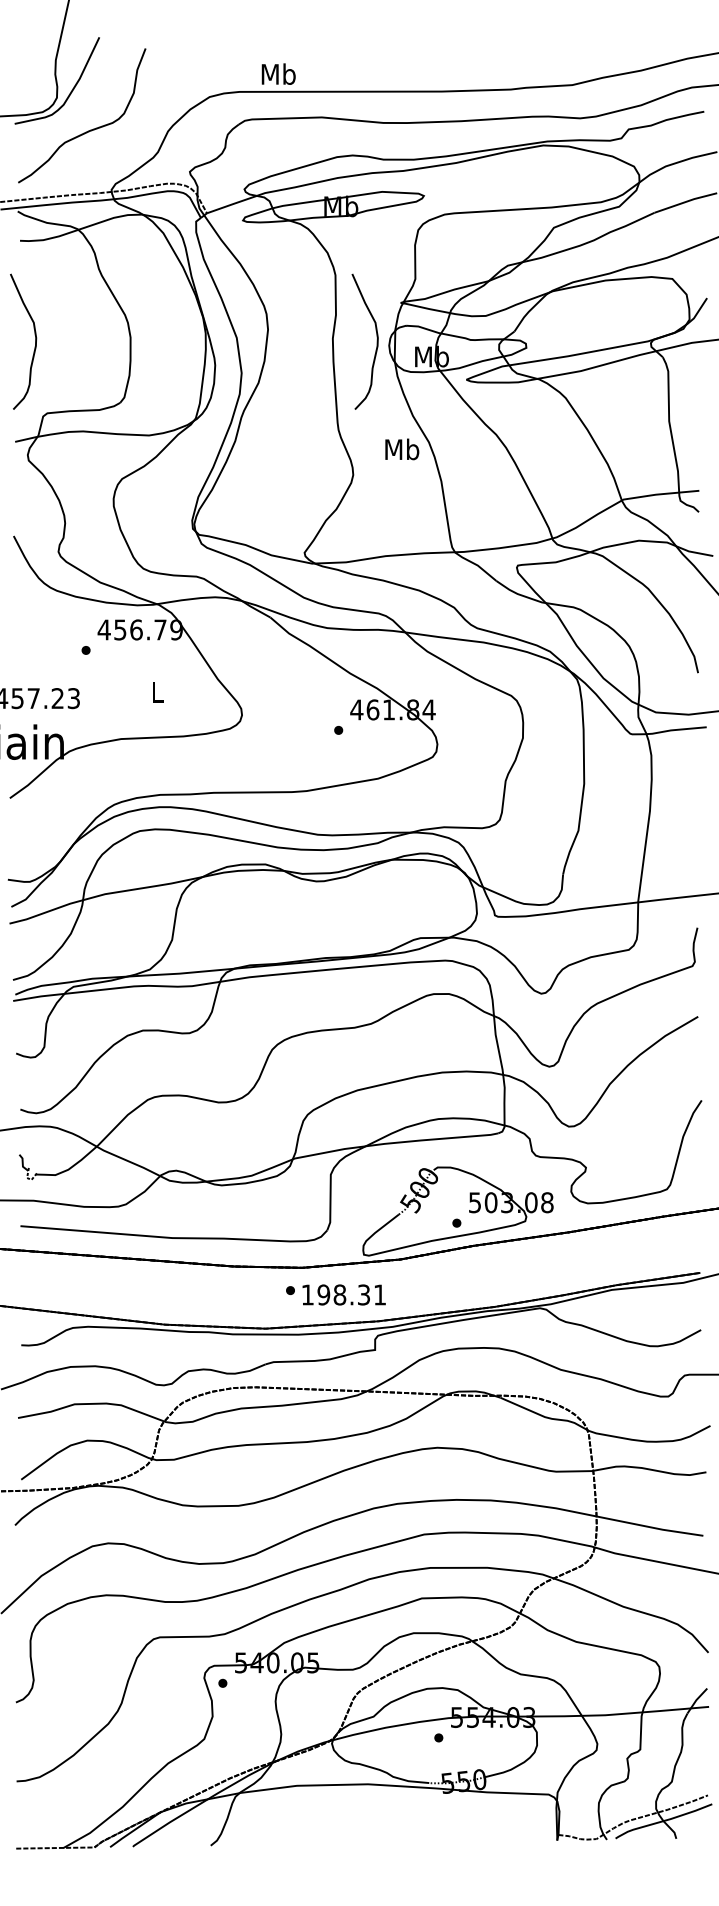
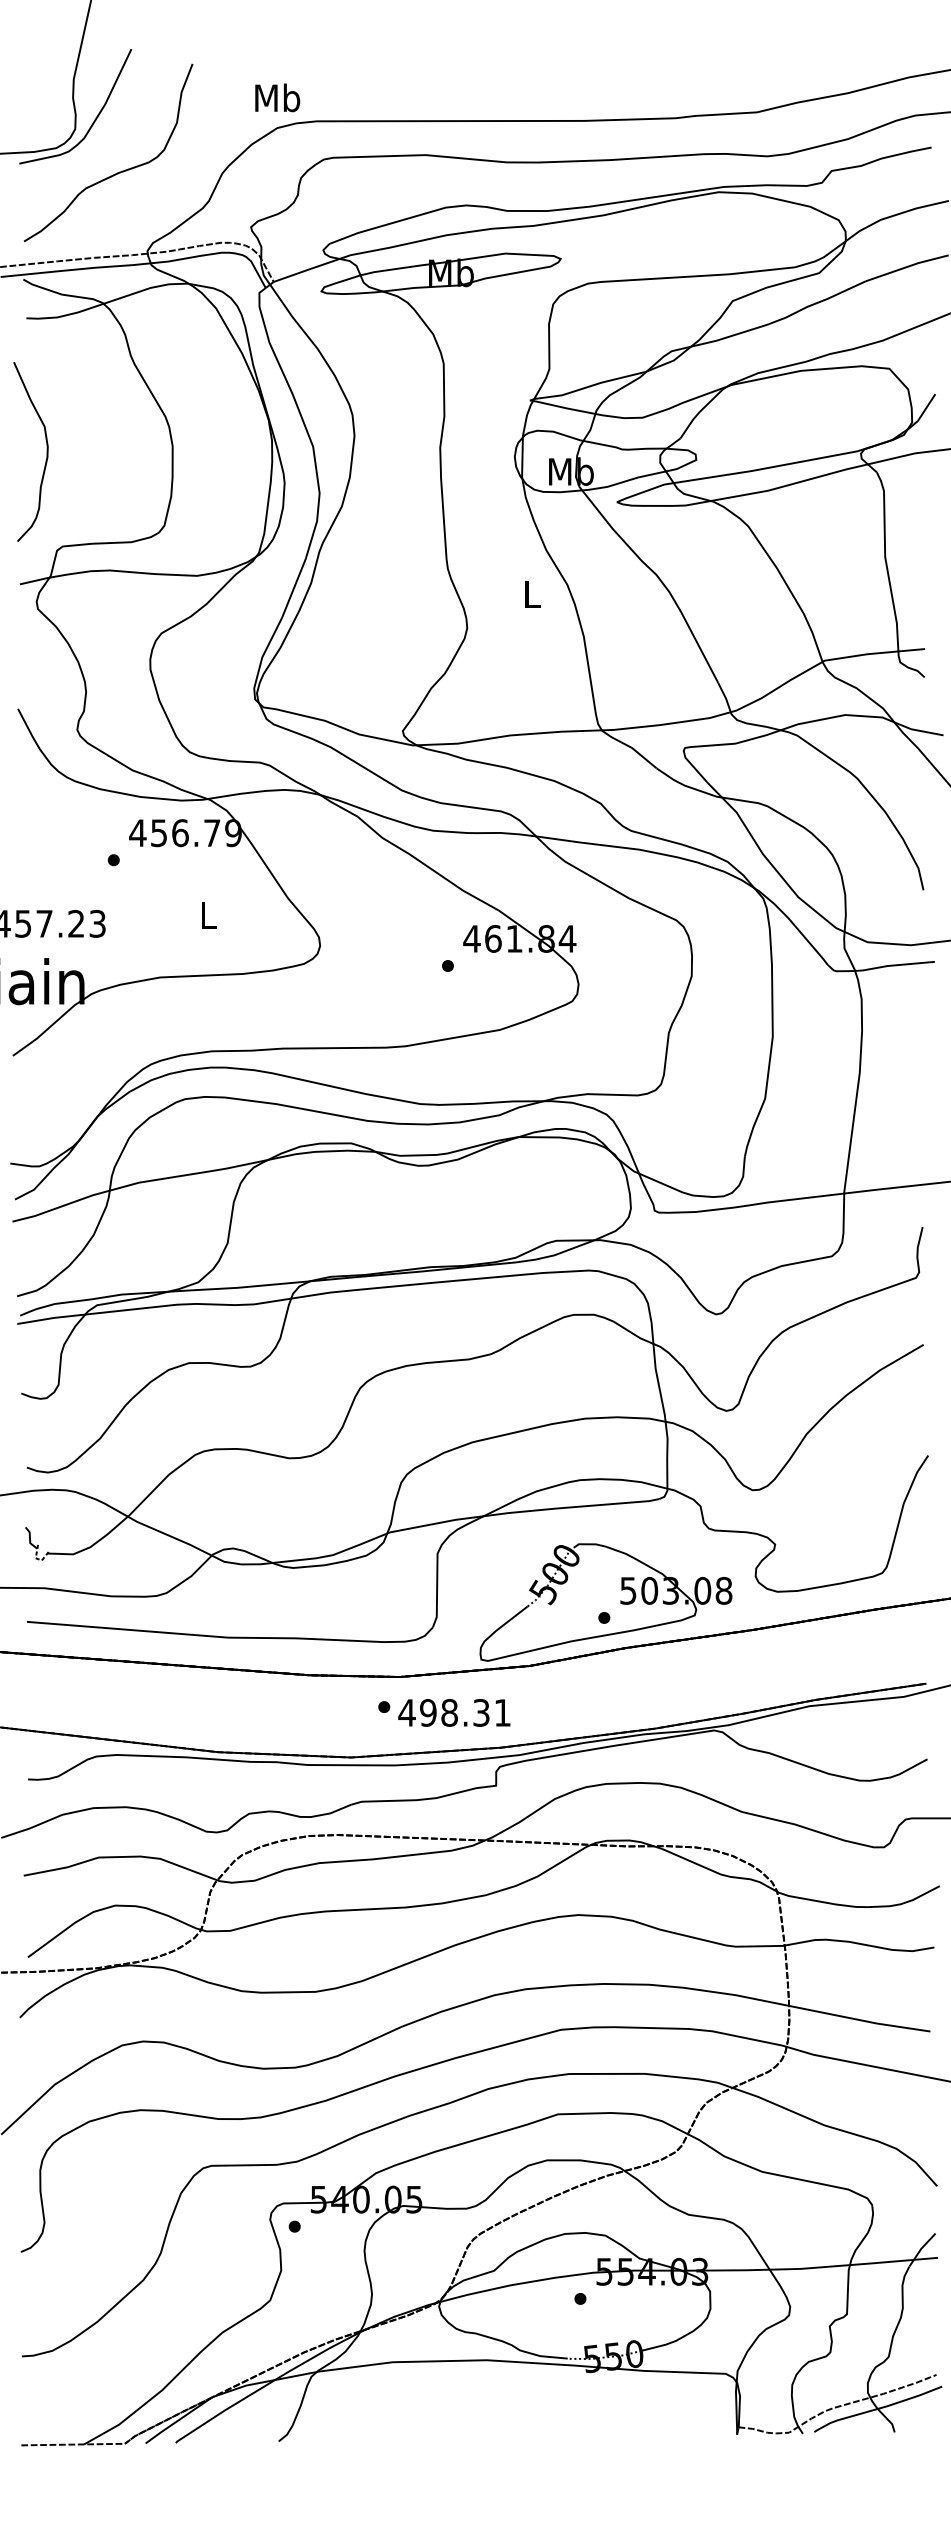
text: (278, 73) -> (277, 97), moved
curve: (376, 341) -> (498, 451), removed
text: (401, 449) -> (531, 594), Mb -> L
text: (307, 1294) -> (406, 1712), 198.31 -> 498.31

